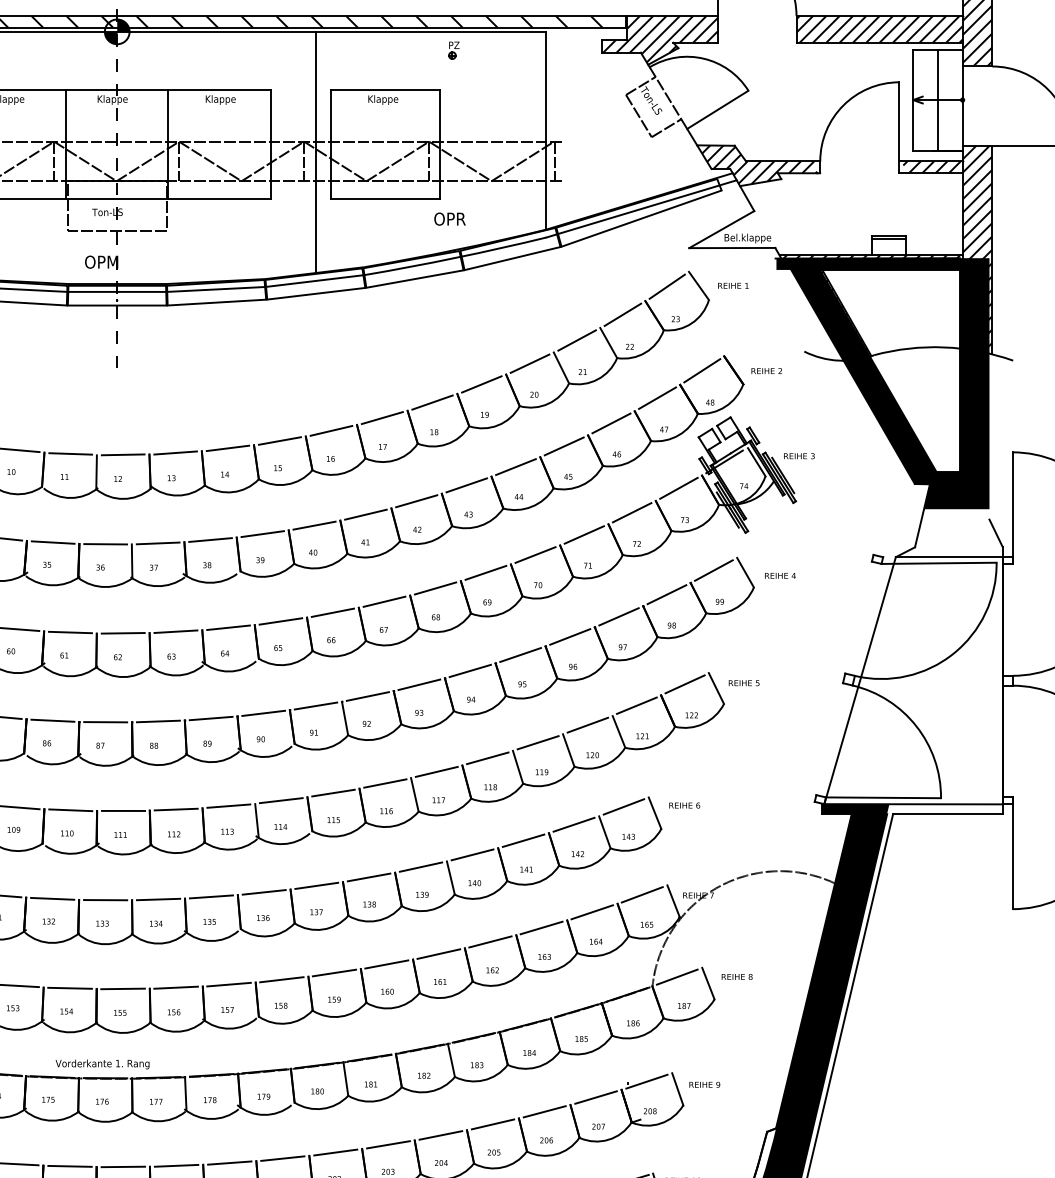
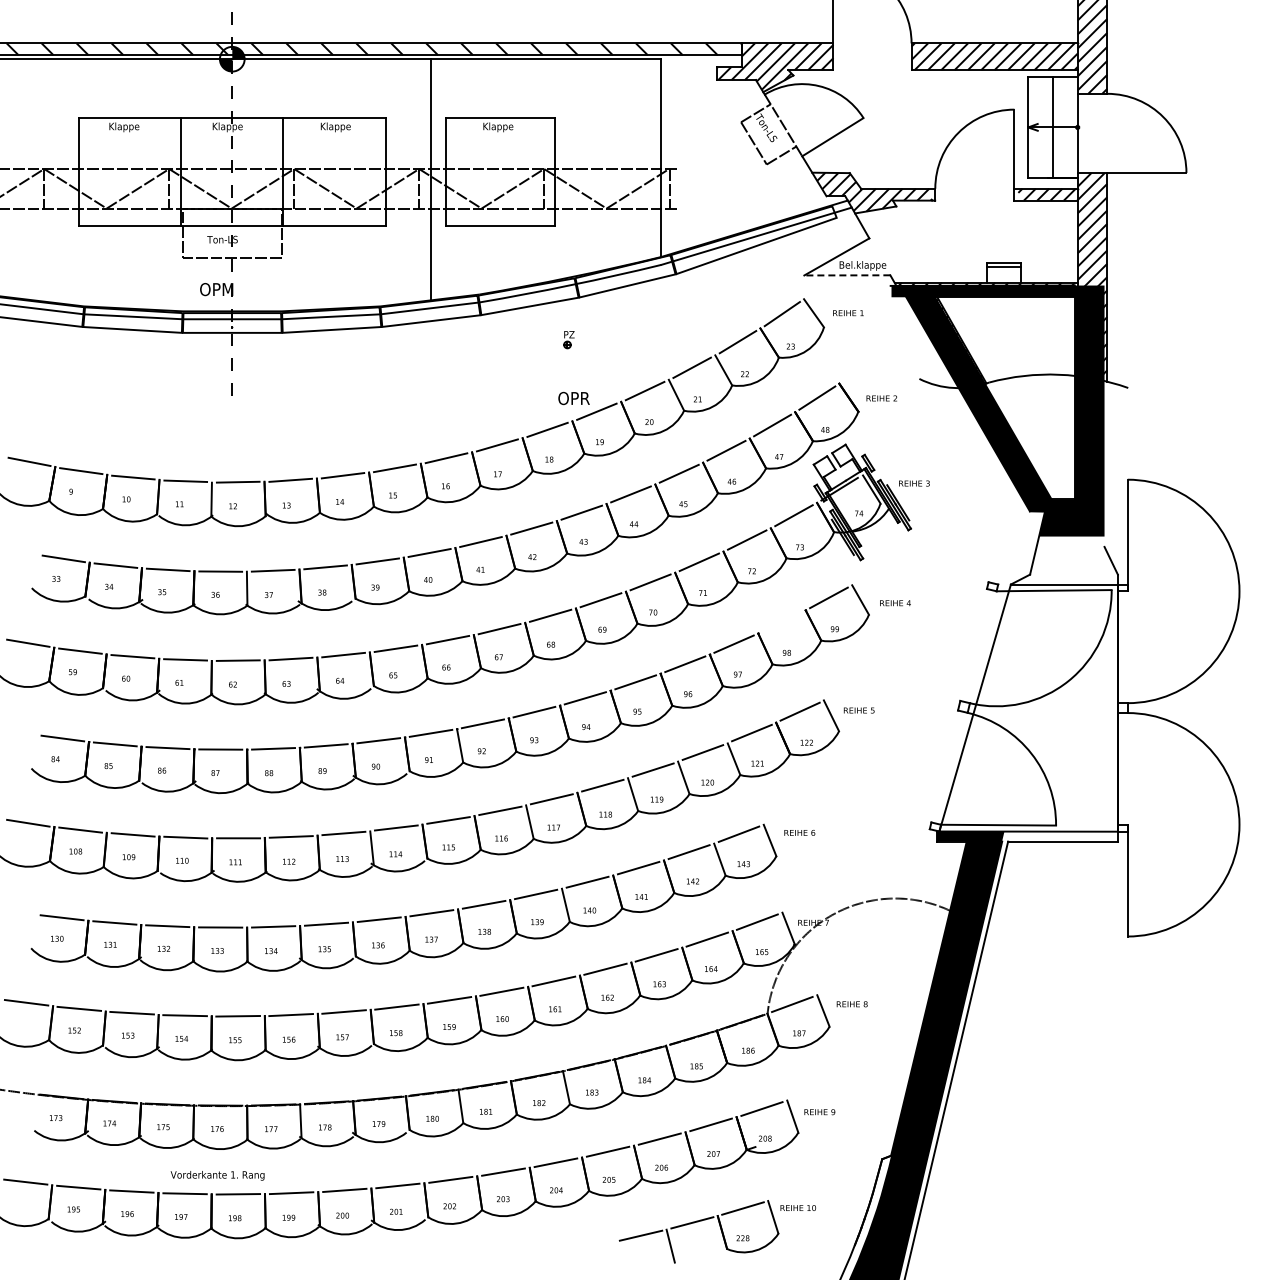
part: (453, 51) -> (568, 340), moved
text: (449, 219) -> (573, 398), moved
line: (731, 248) -> (846, 275), solid -> dashed
line: (666, 594) -> (781, 621), removed
text: (102, 1064) -> (217, 1175), moved

